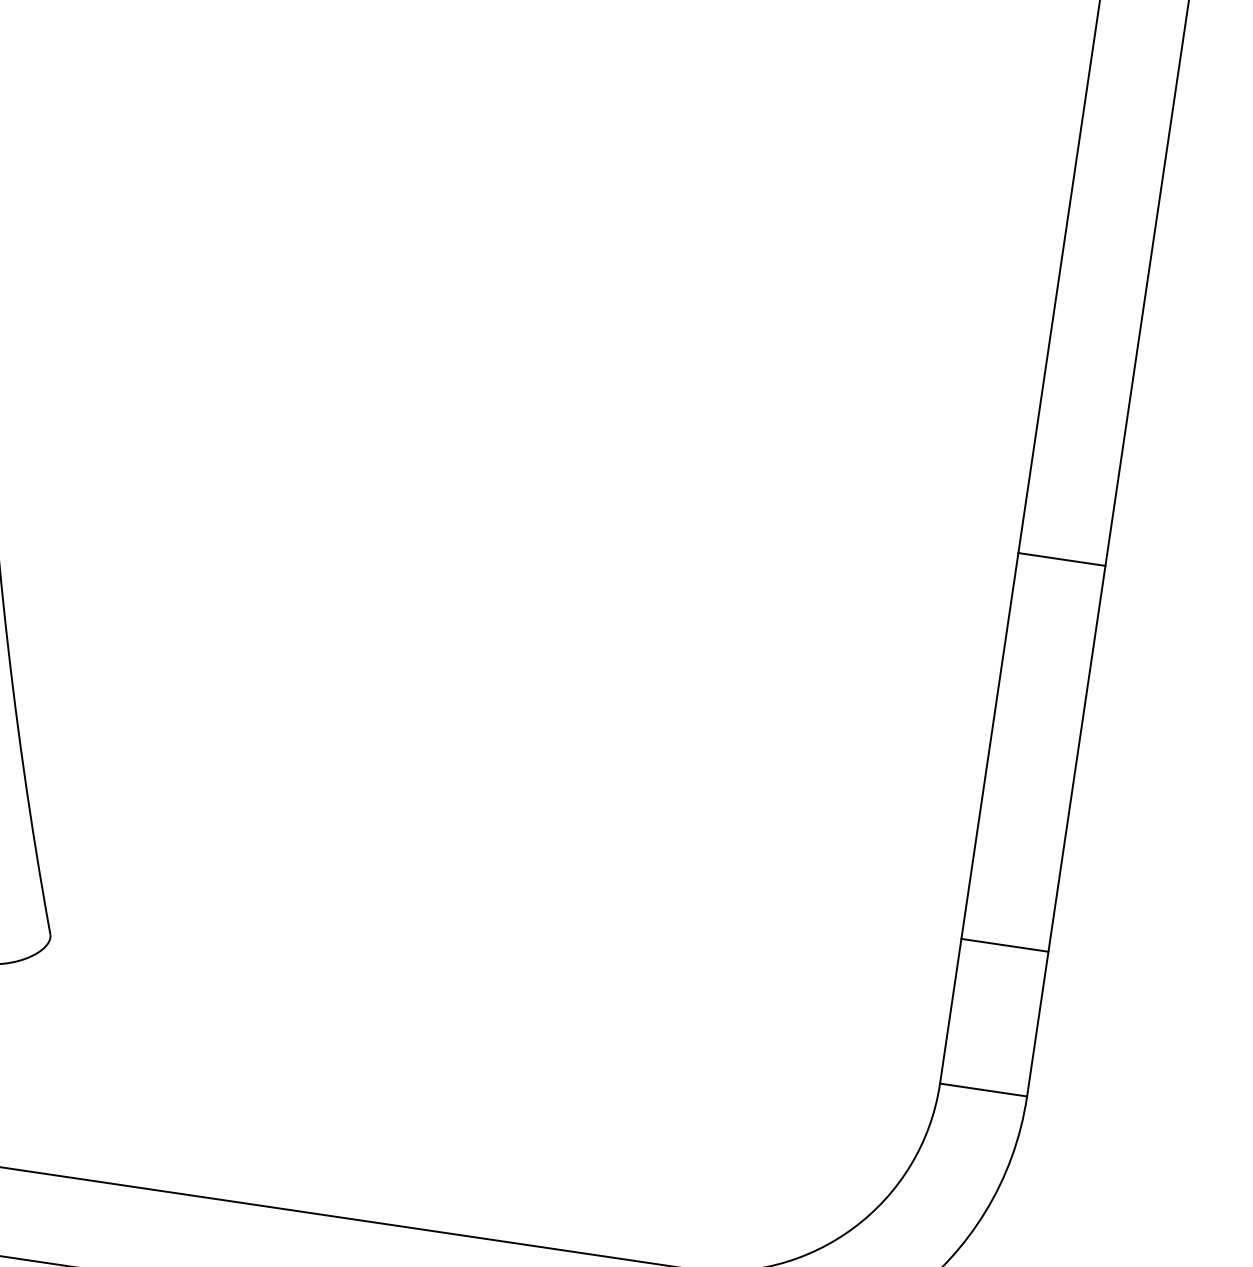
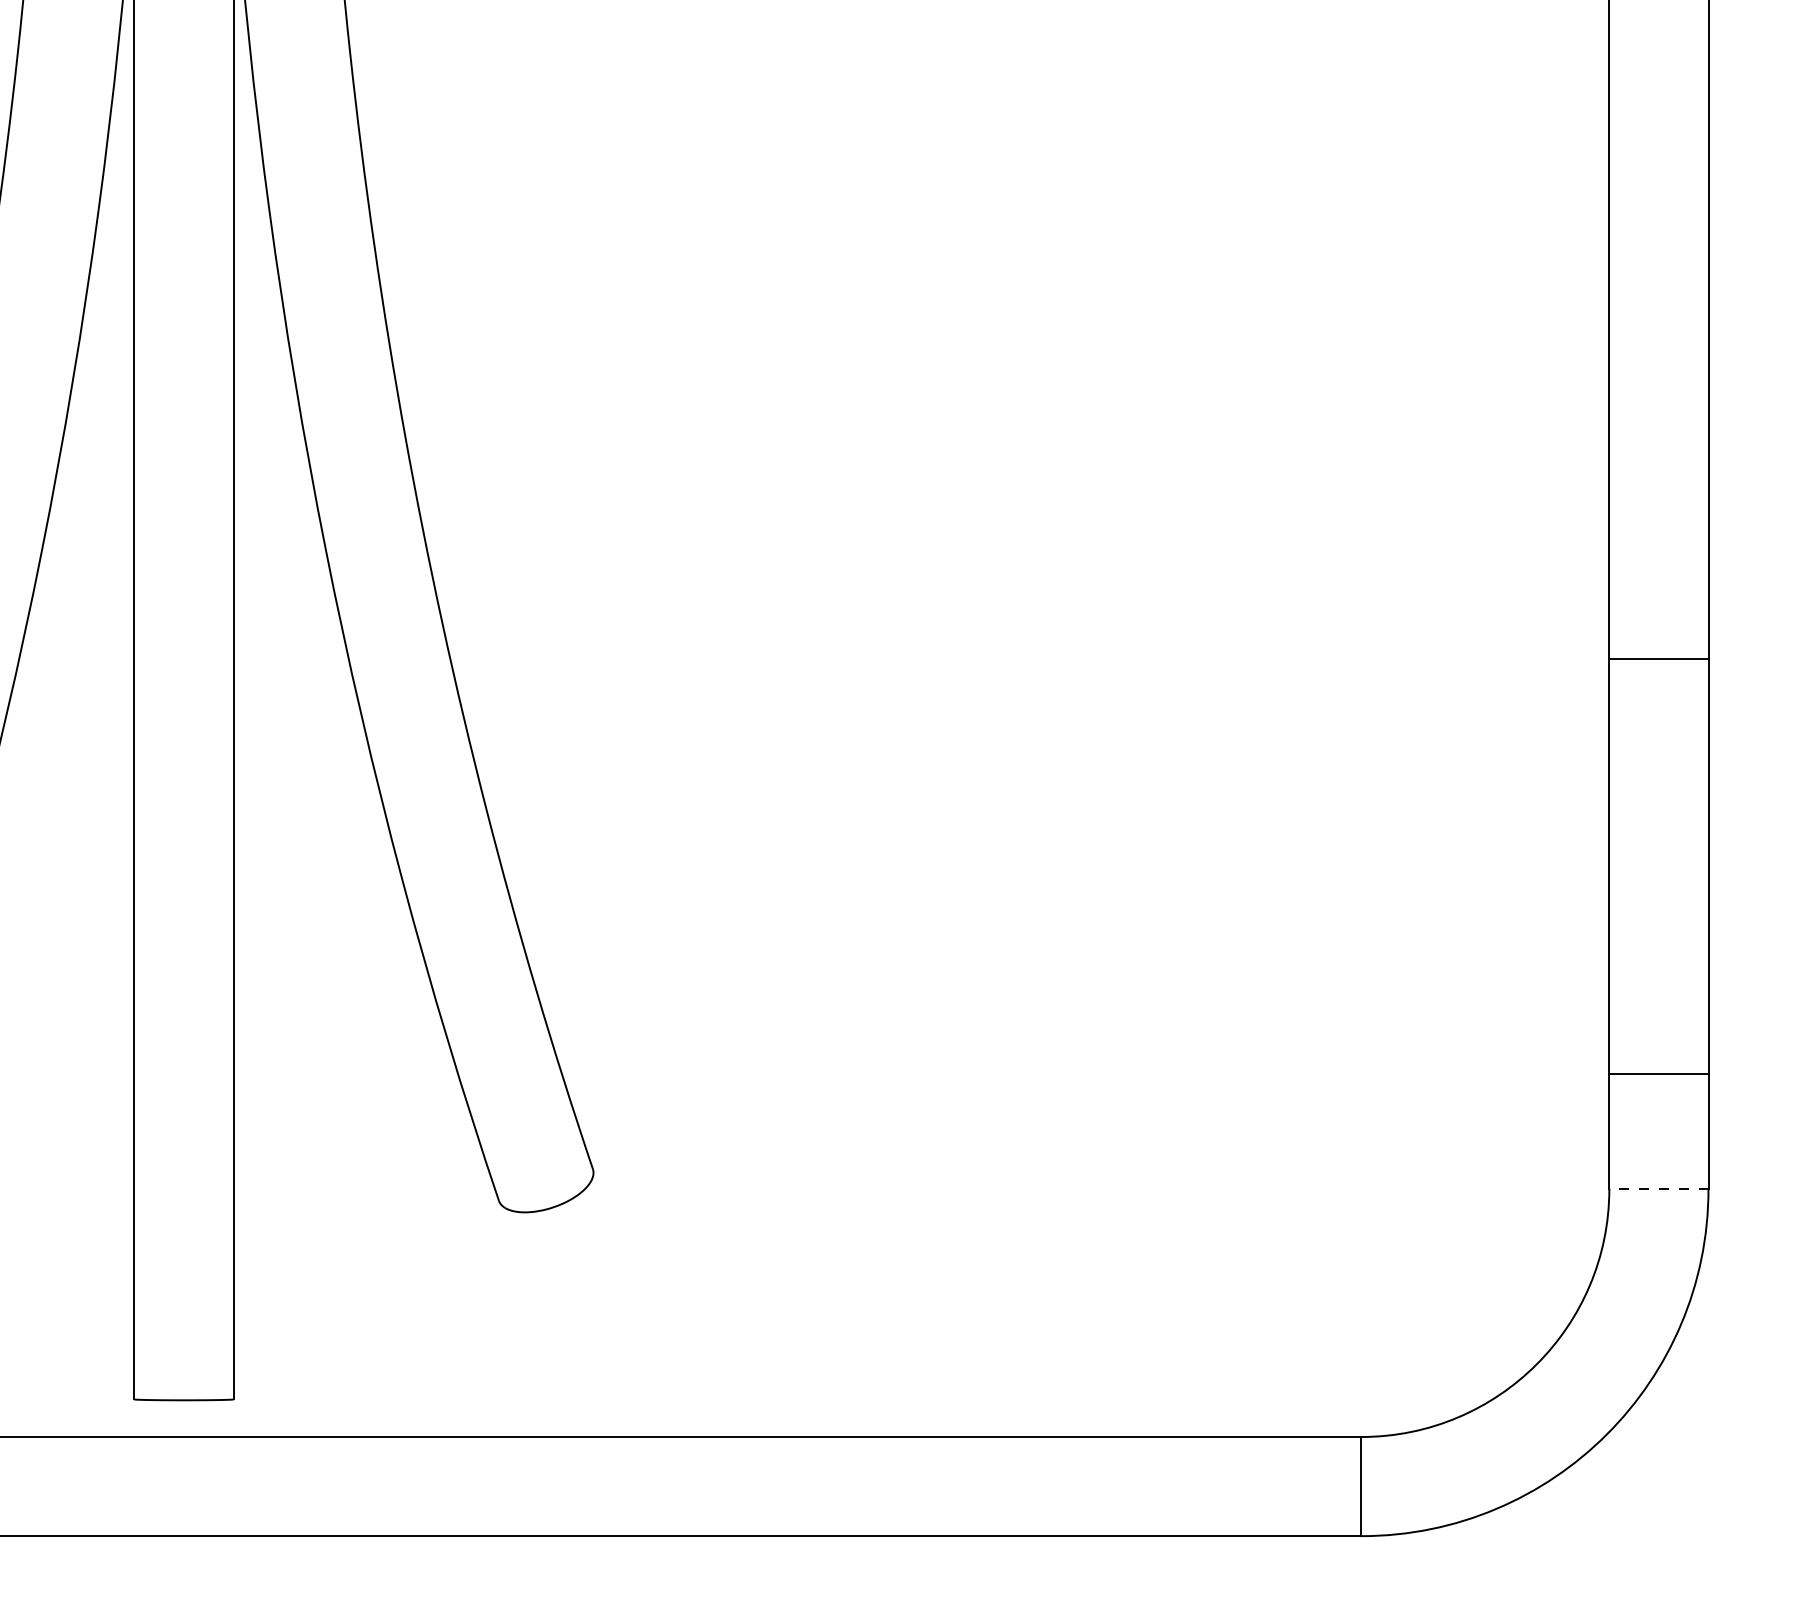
line: (1061, 559) -> (1658, 658), moved
line: (1004, 945) -> (1658, 1074), moved
line: (983, 1090) -> (1658, 1189), solid -> dashed

